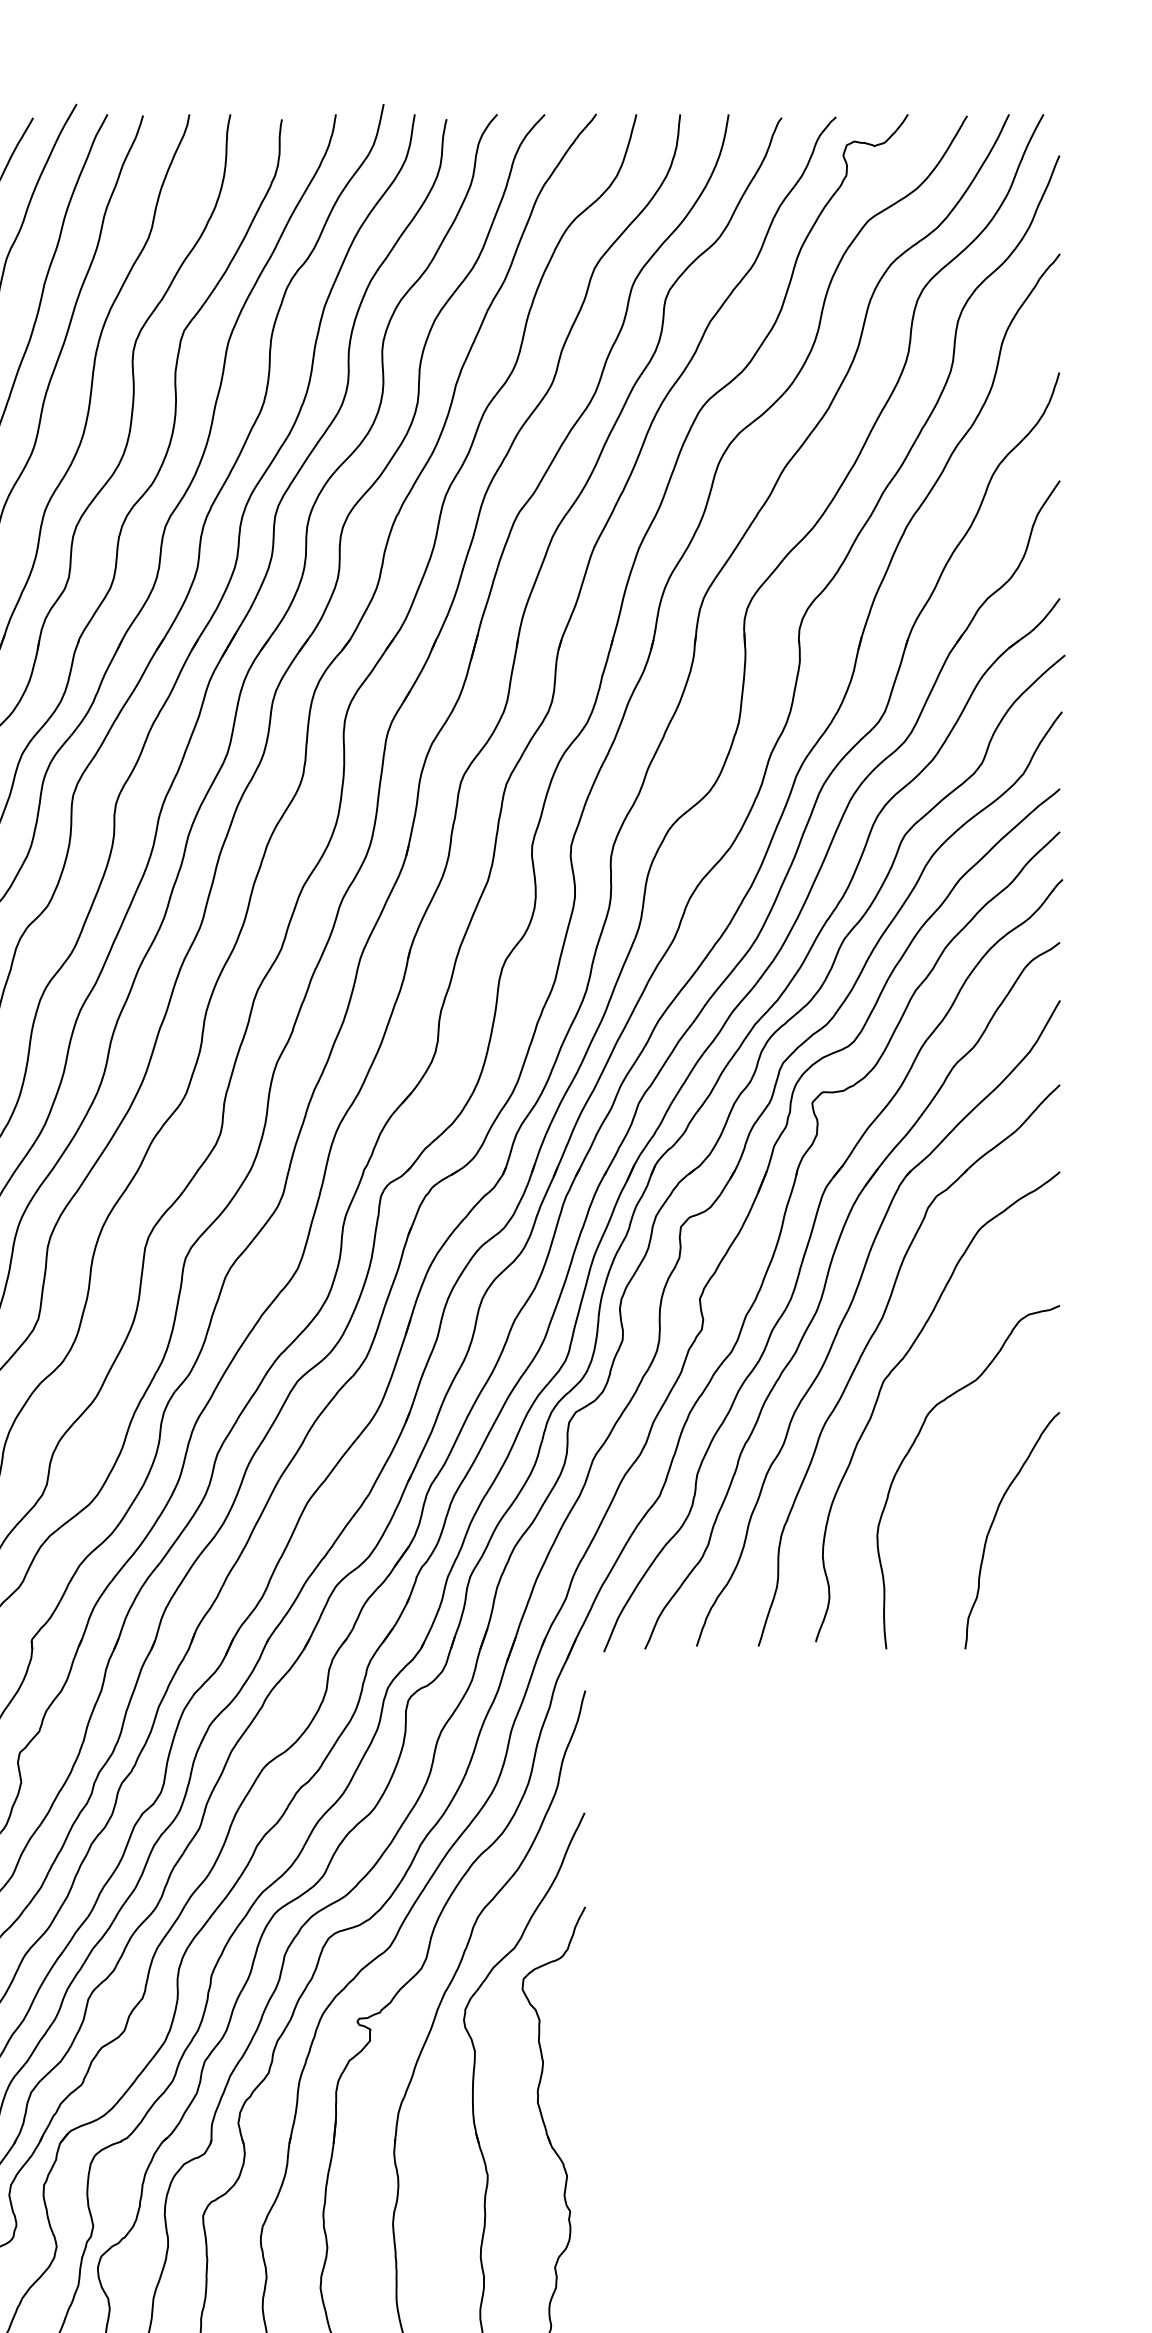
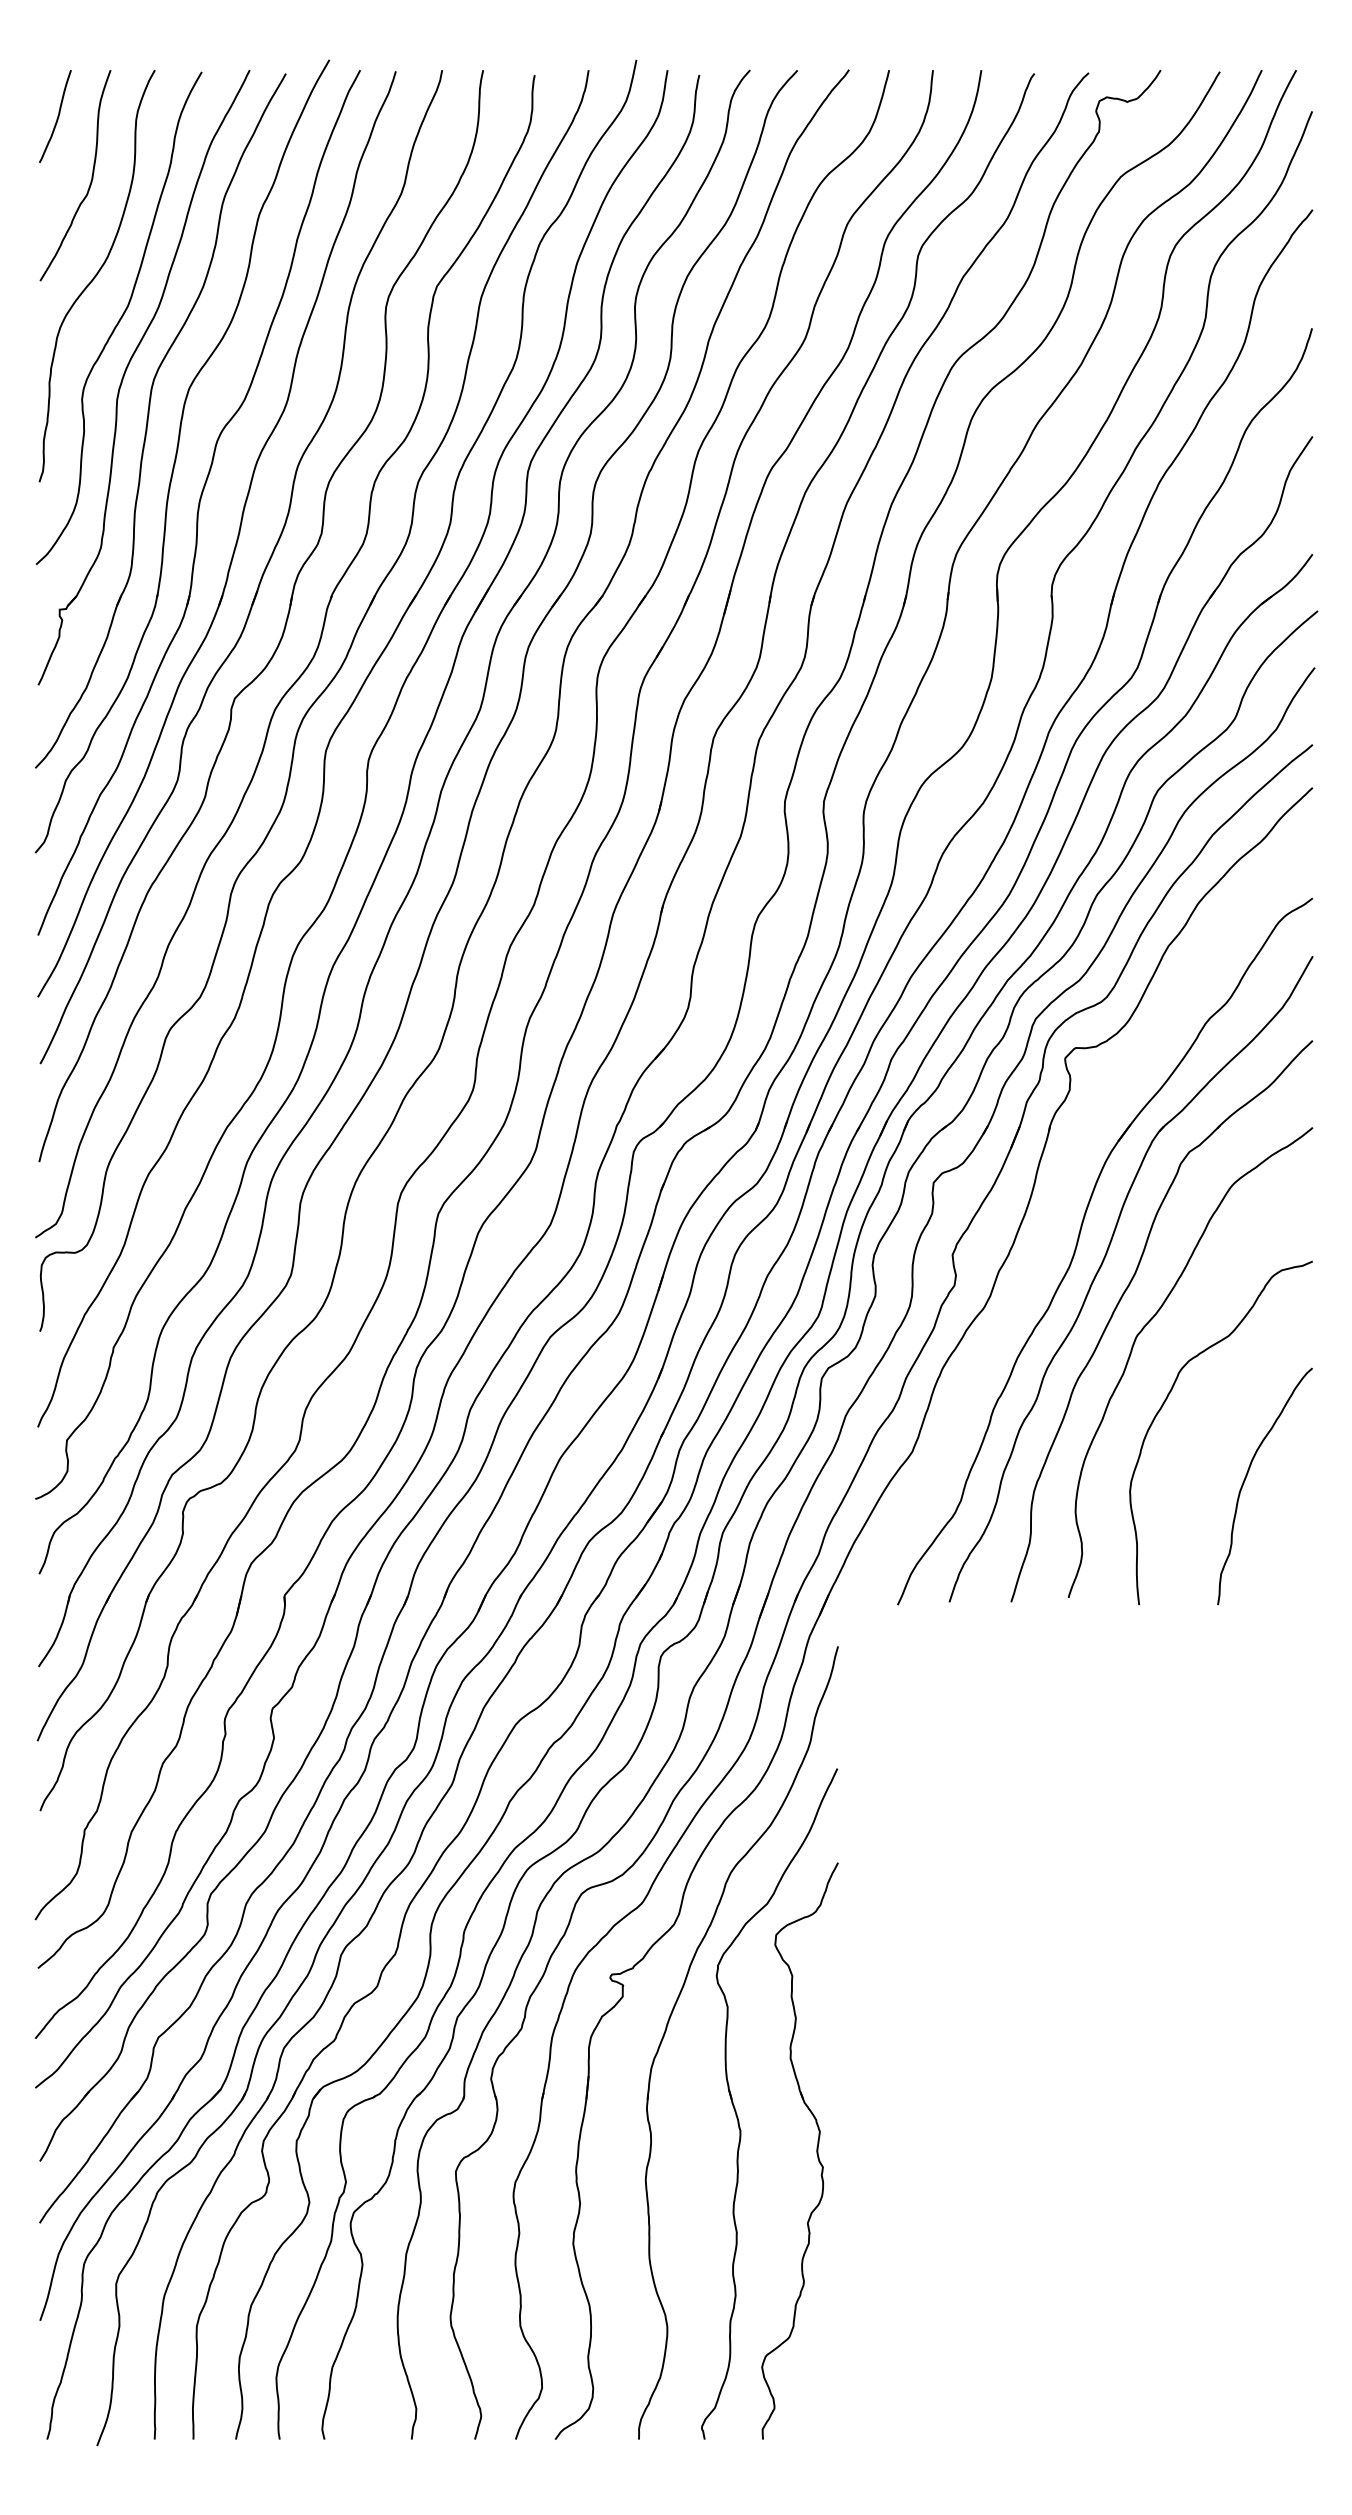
part: (804, 1257) -> (1057, 1213), removed

